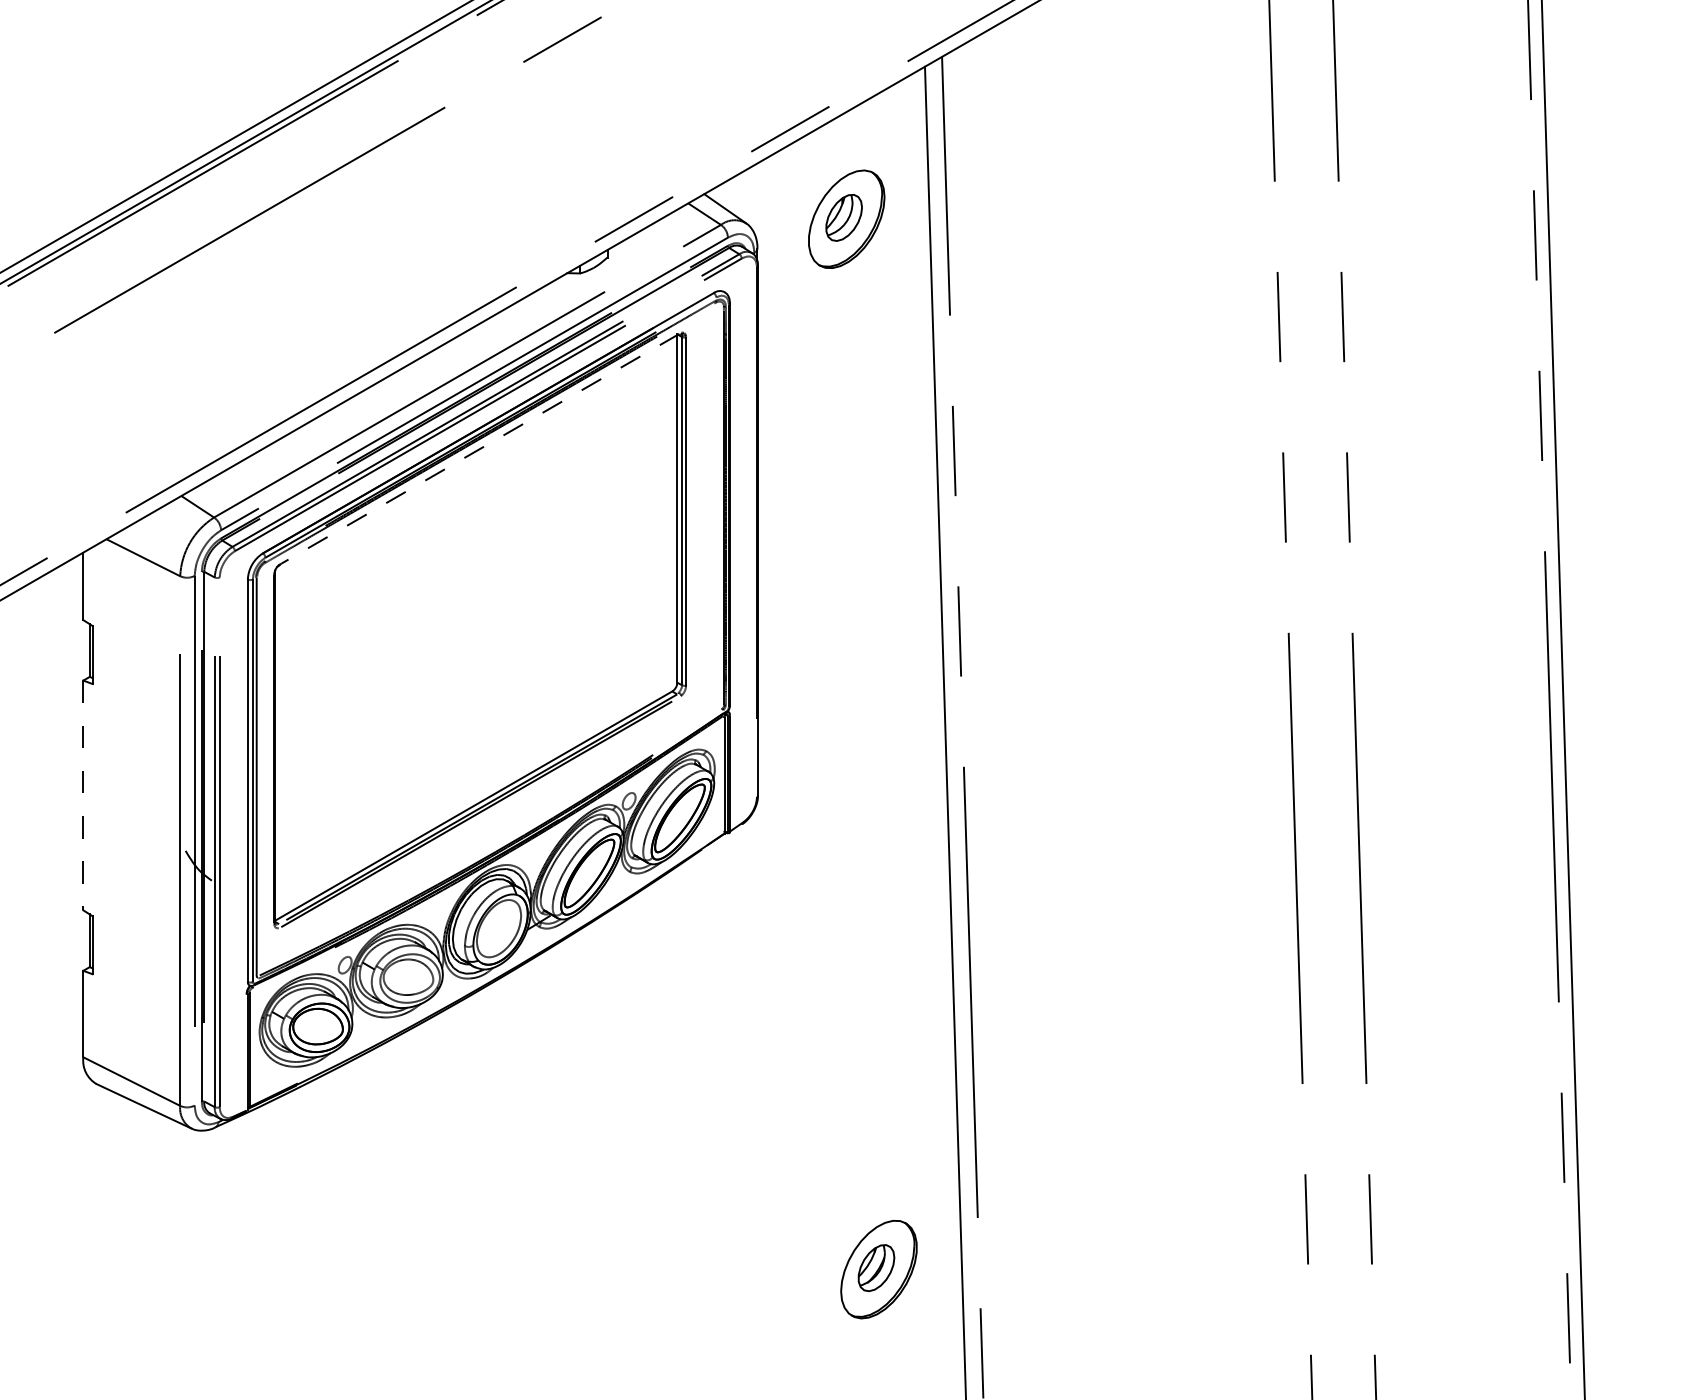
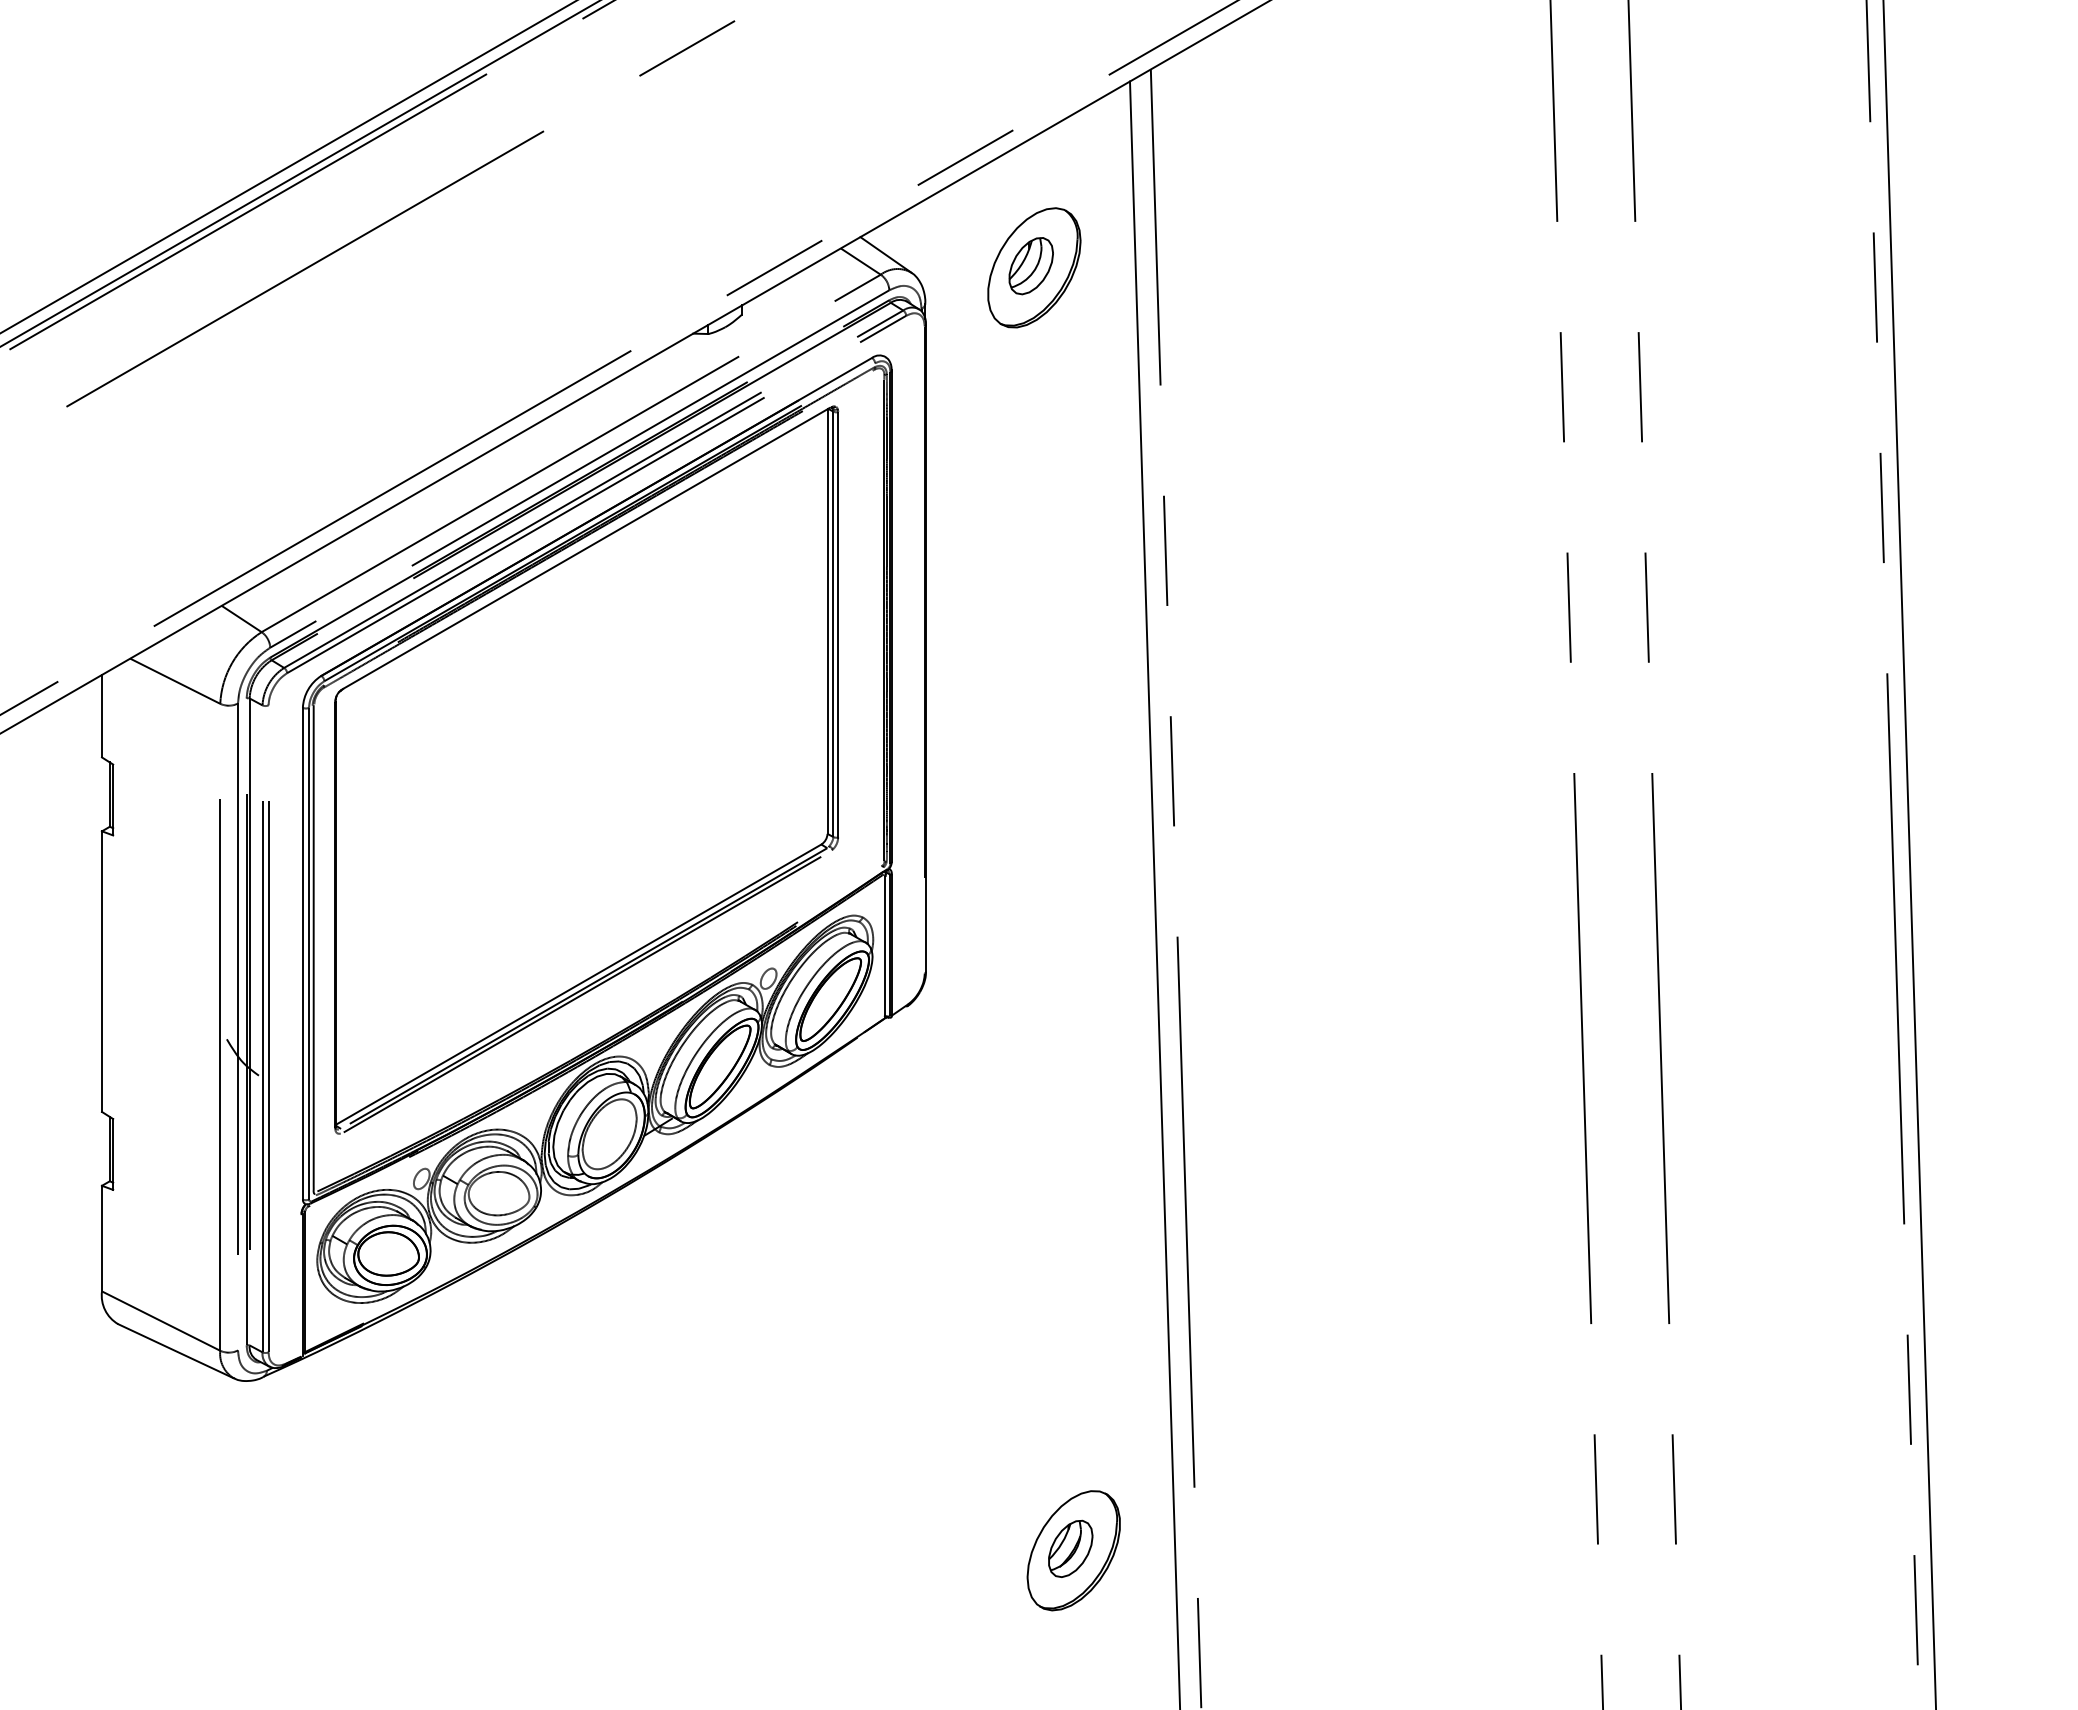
line: (480, 449) -> (586, 548), dashed -> solid
line: (83, 796) -> (102, 972), dashed -> solid

